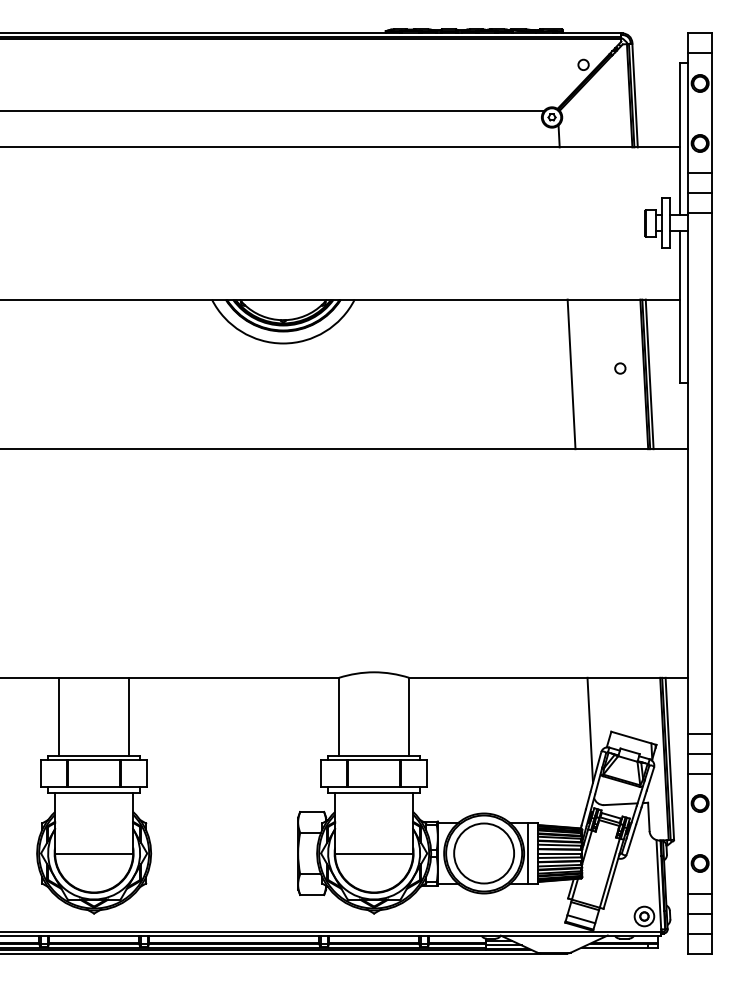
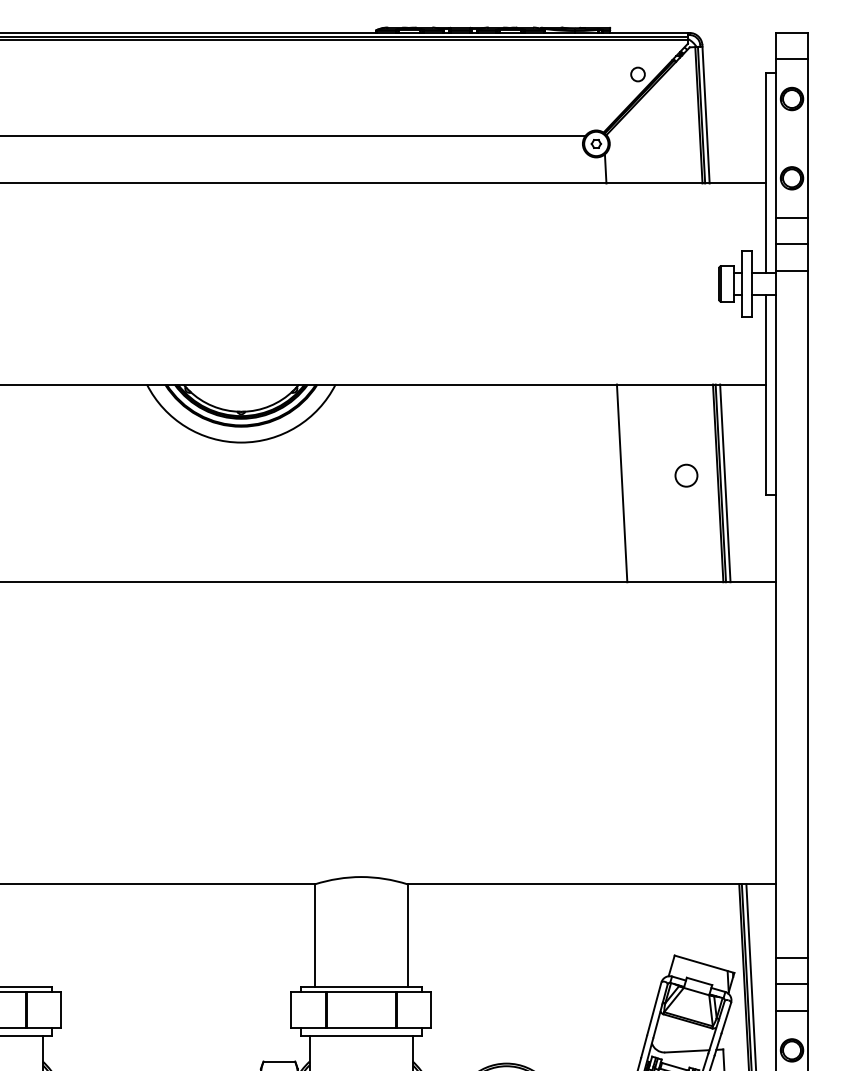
circle: (620, 368) -> (686, 475), size x1.6
line: (129, 716) -> (38, 935), removed
line: (590, 729) -> (647, 952), removed

